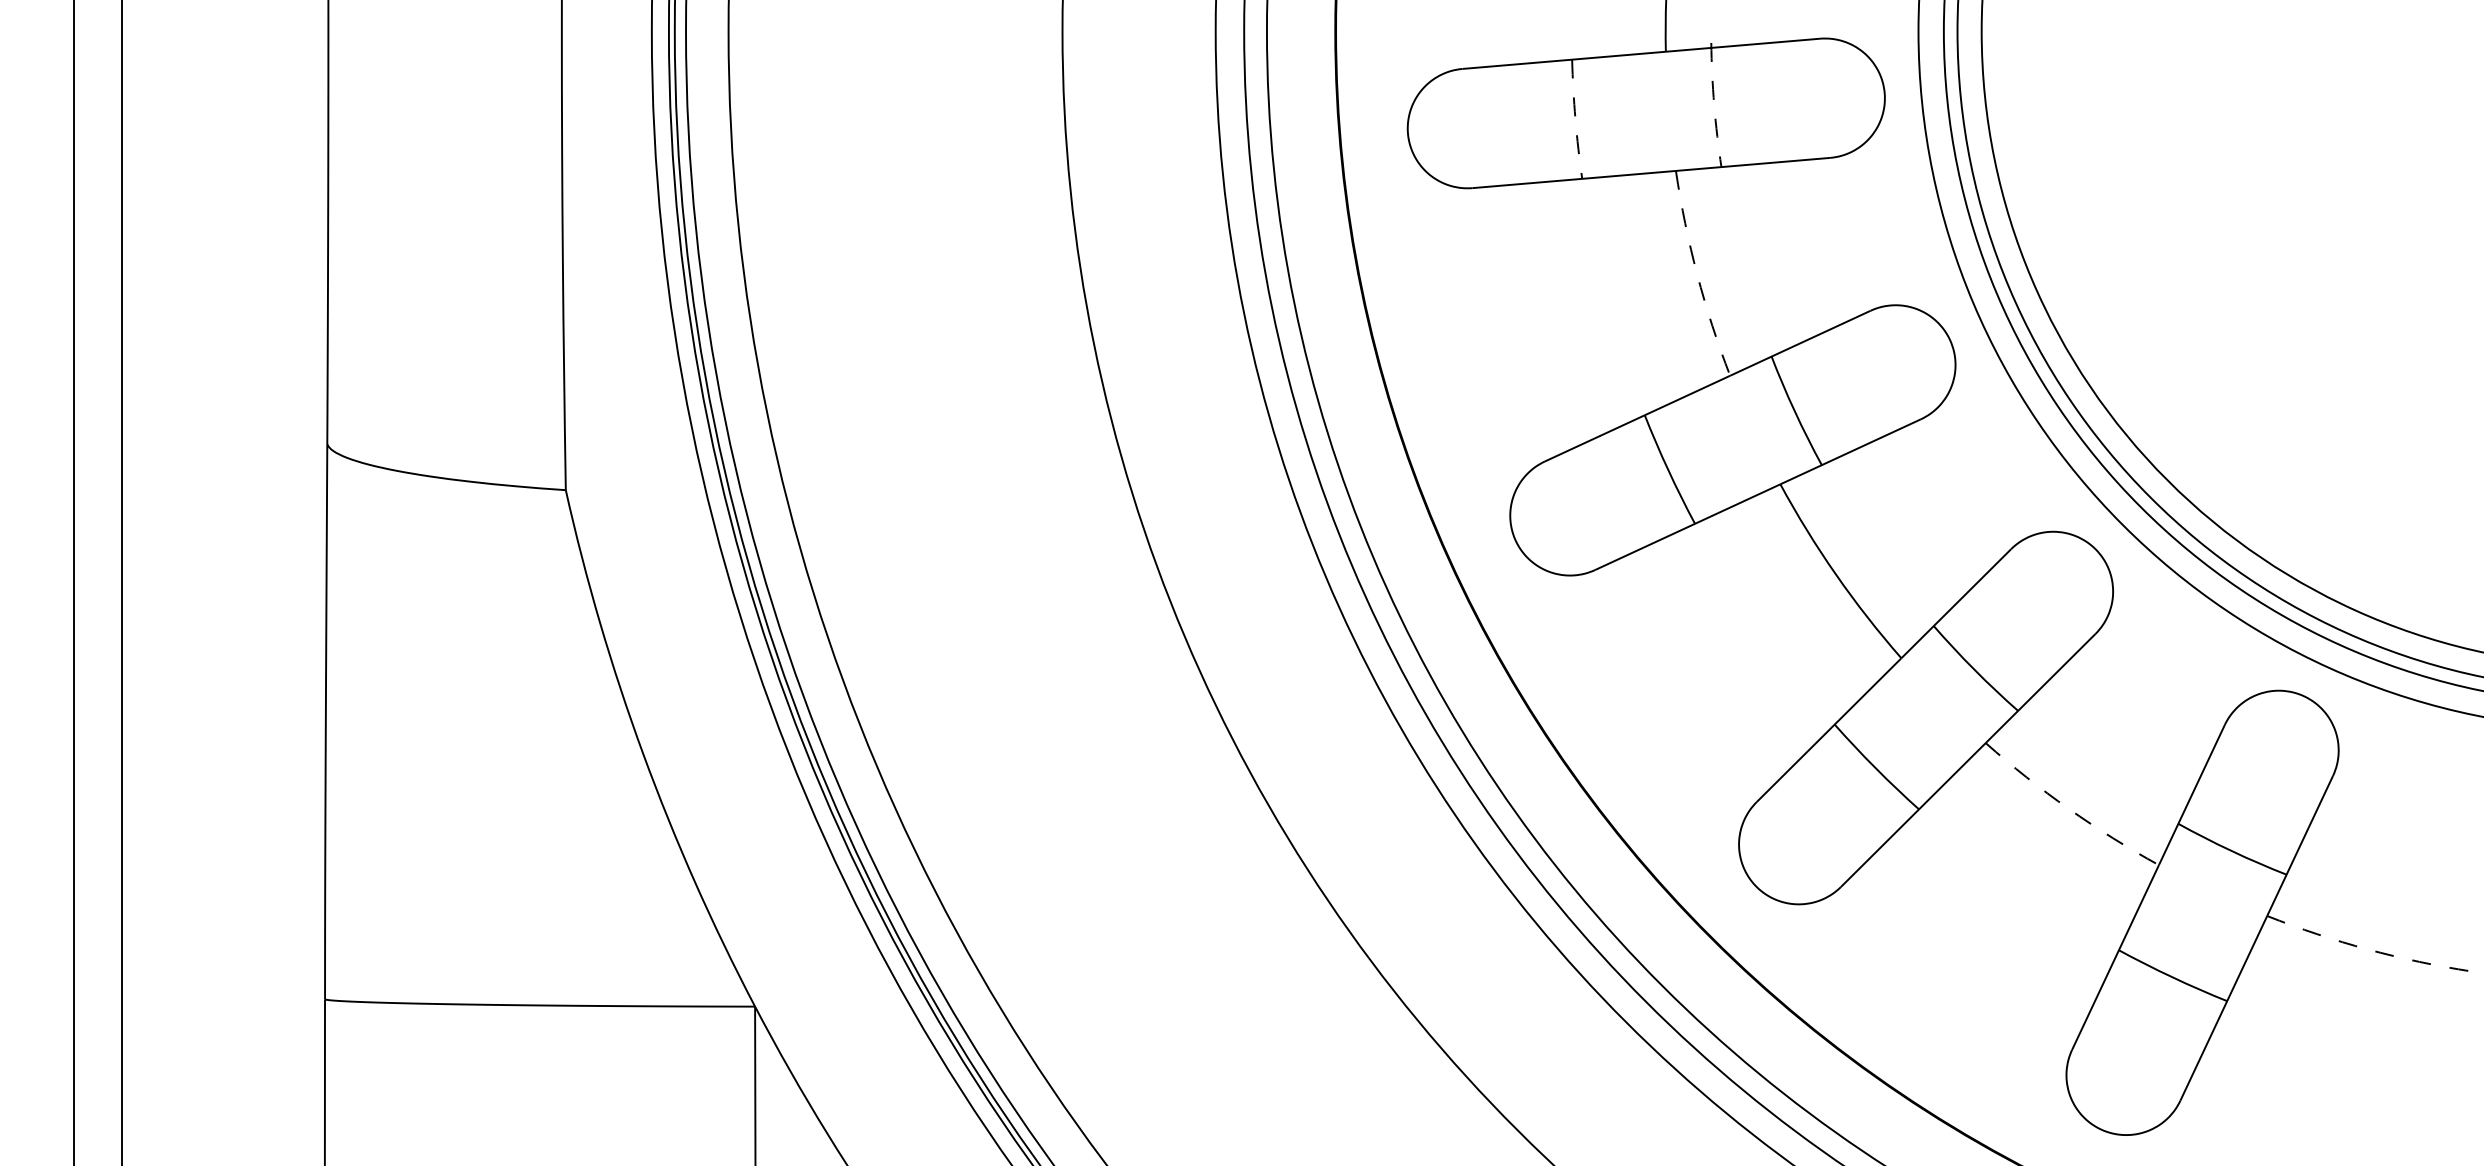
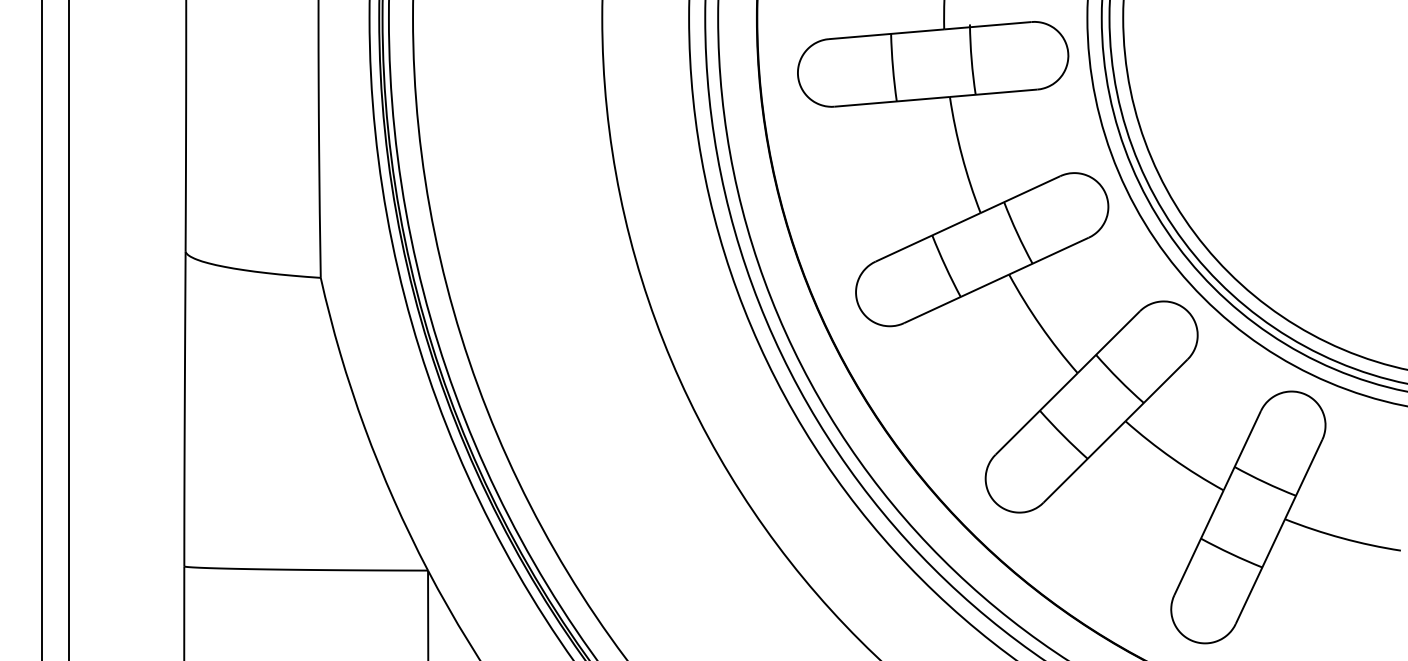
arc: (1714, 104) -> (971, 59), dashed -> solid
arc: (1574, 118) -> (892, 67), dashed -> solid
arc: (1698, 274) -> (962, 155), dashed -> solid
arc: (2068, 808) -> (1172, 458), dashed -> solid
arc: (2368, 950) -> (1342, 538), dashed -> solid

